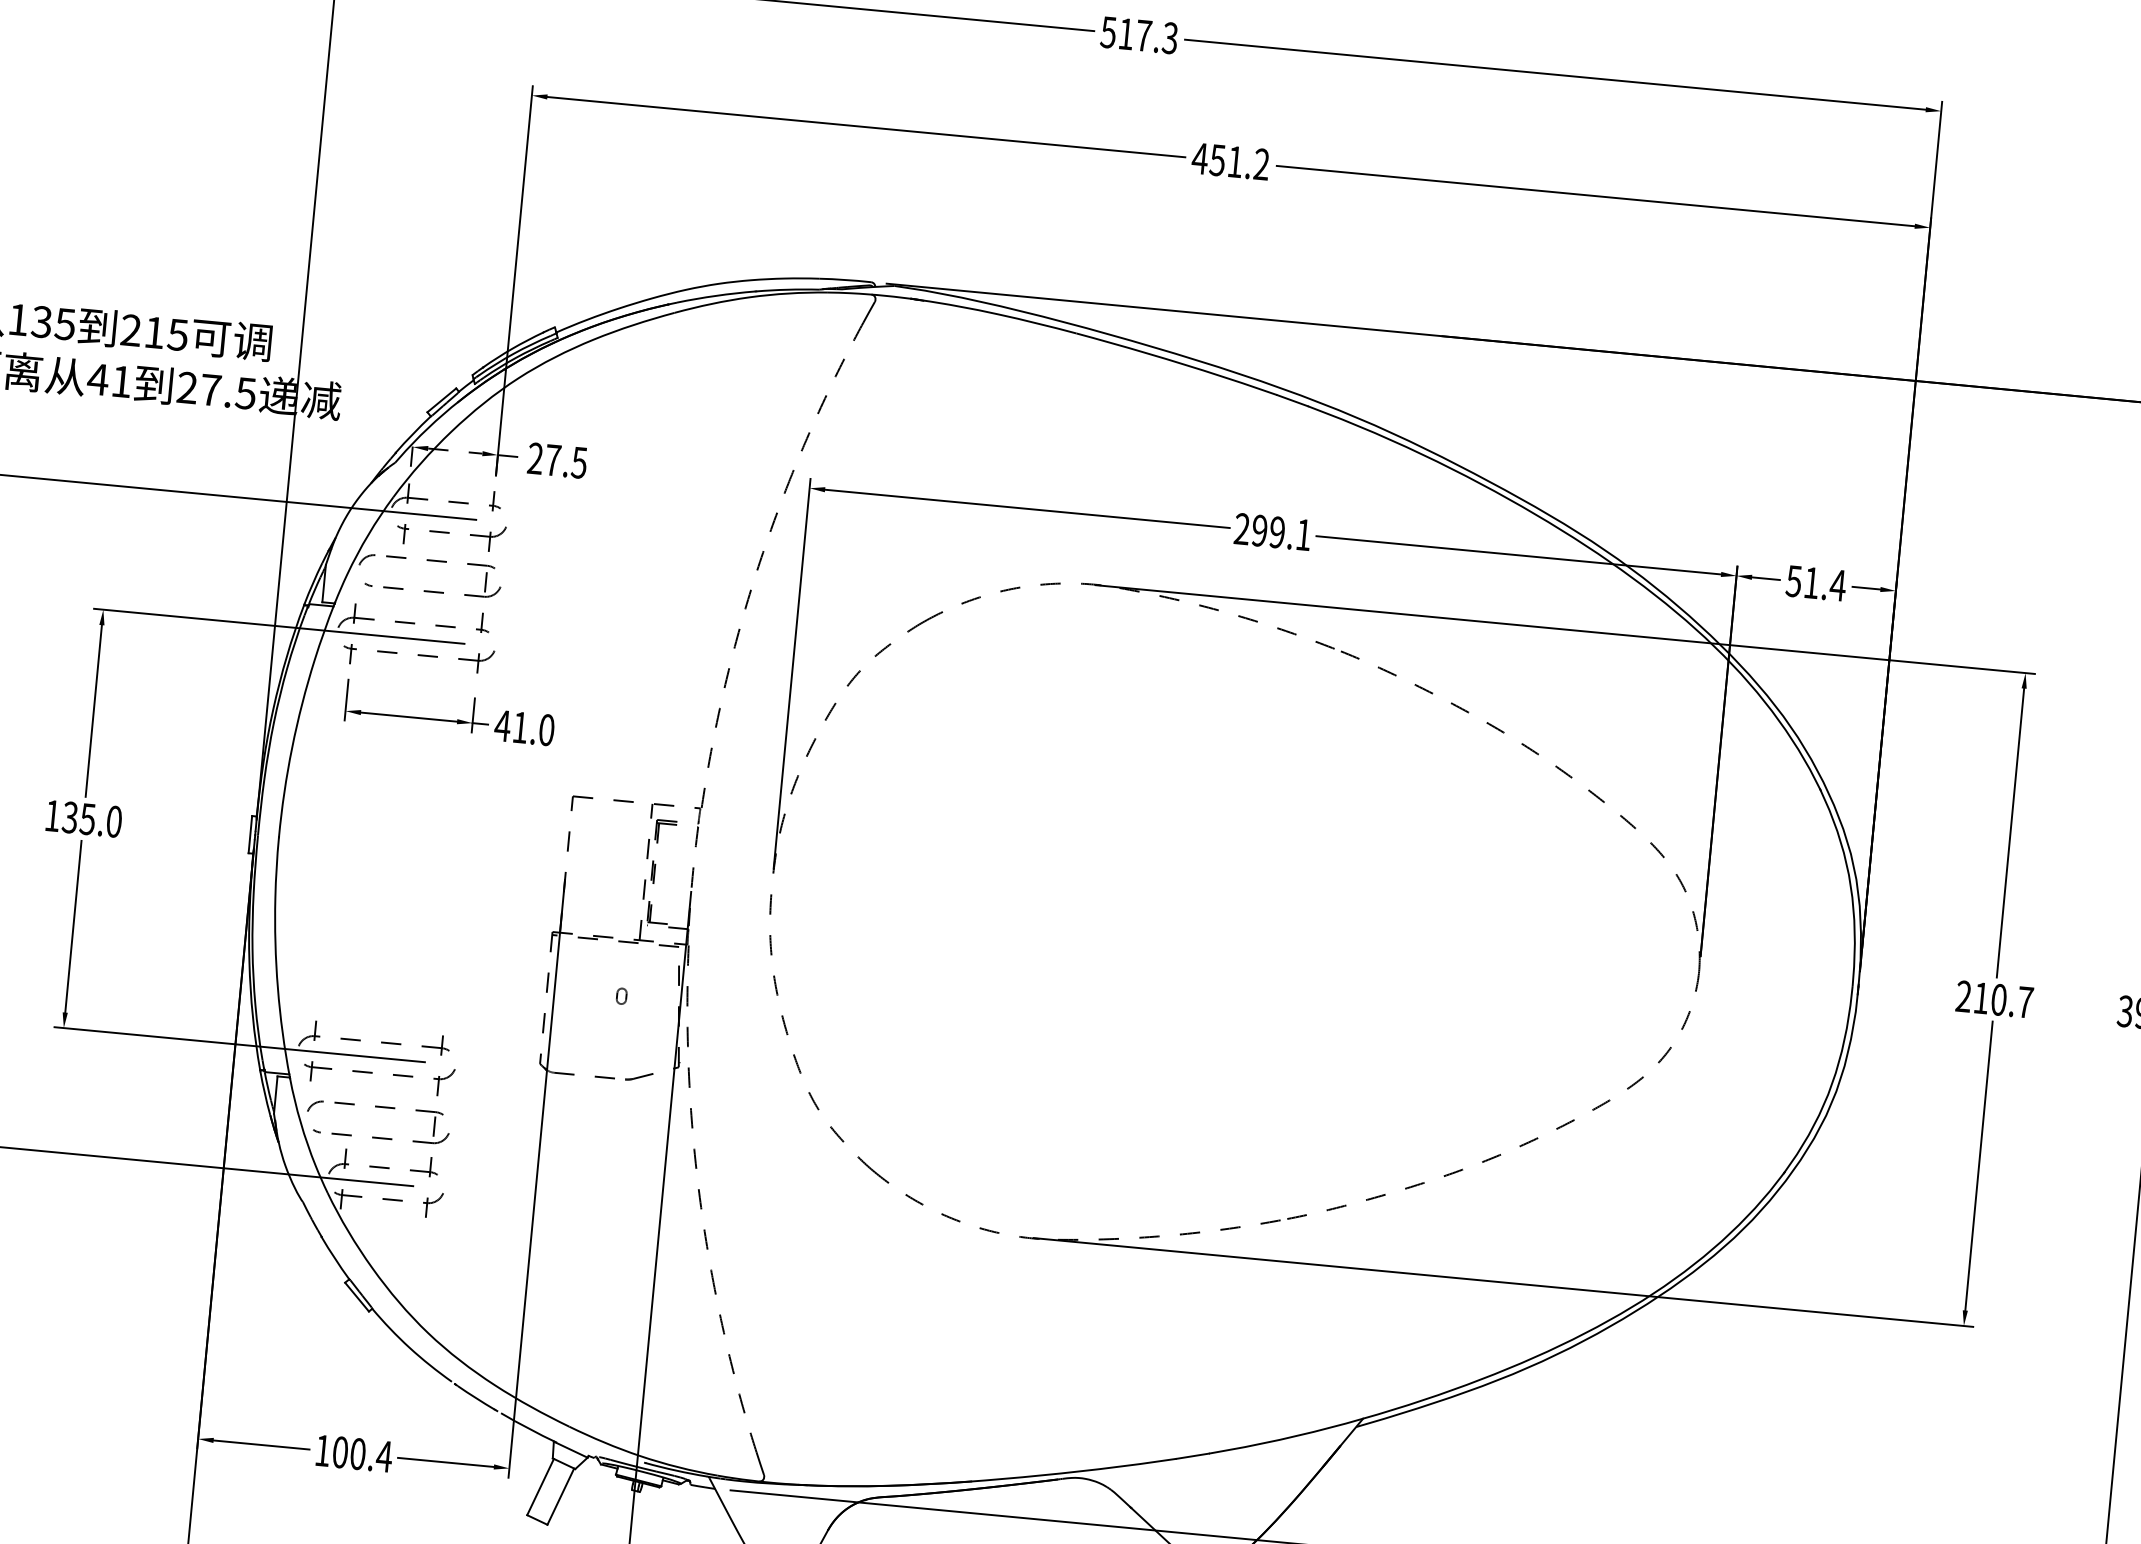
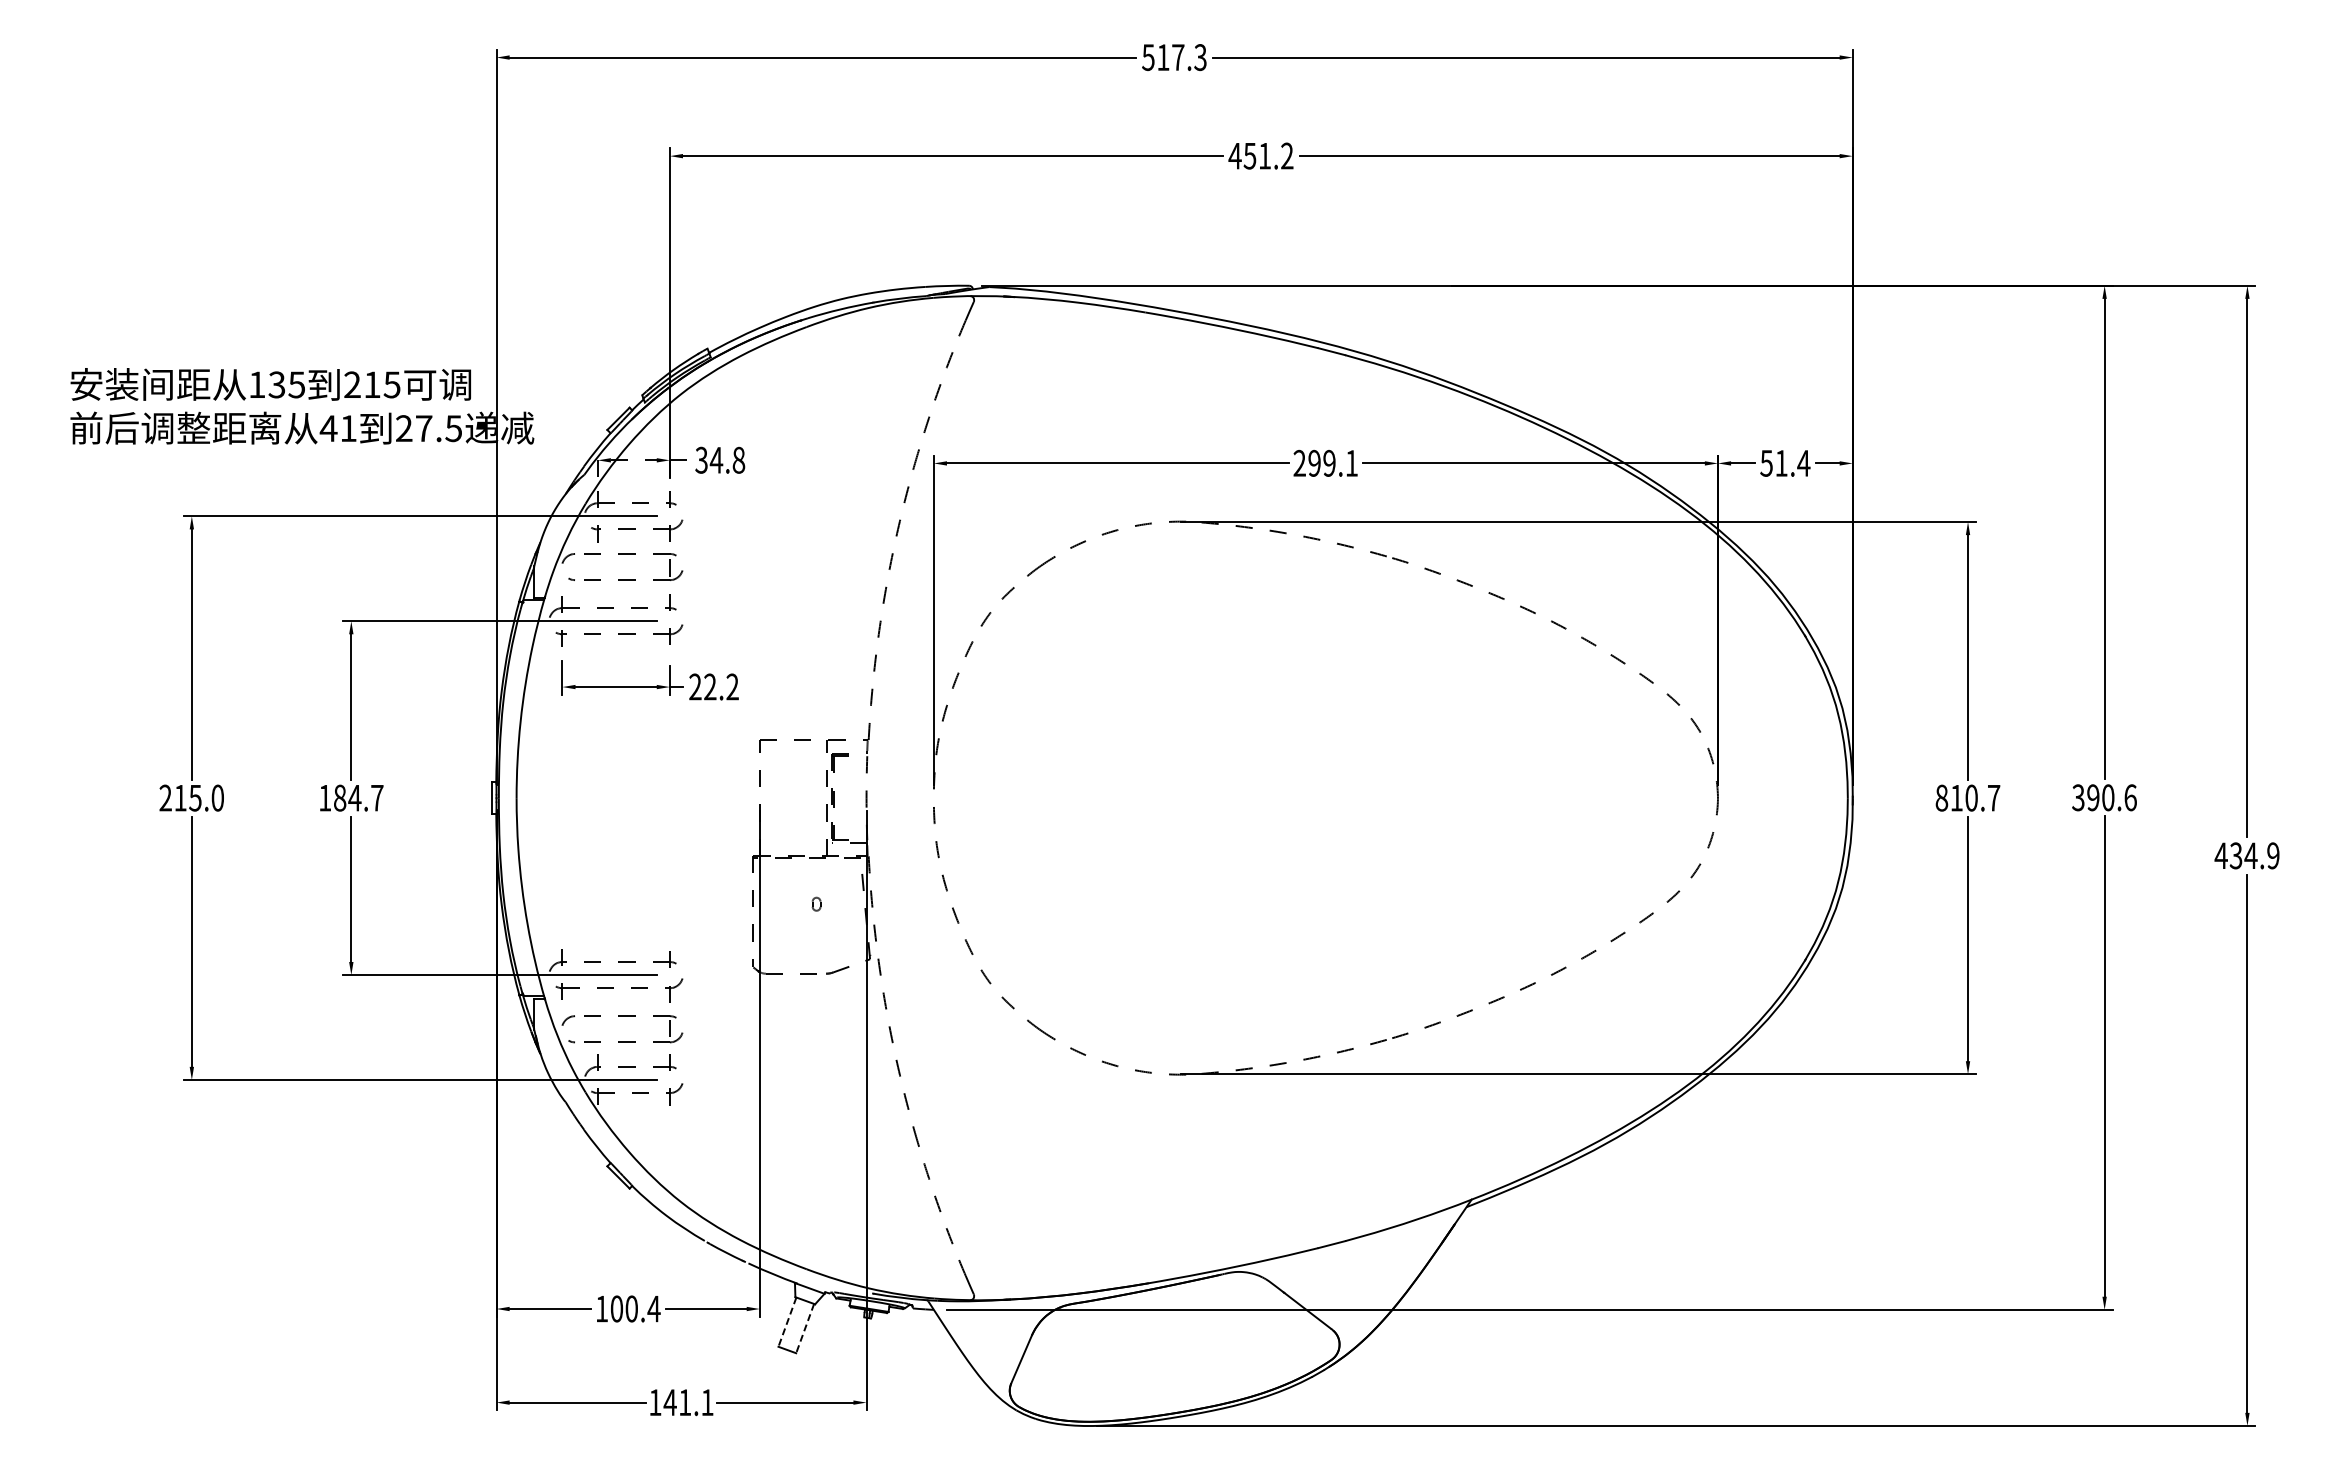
text: (557, 459) -> (720, 459), 27.5 -> 34.8
text: (524, 727) -> (713, 686), 41.0 -> 22.2
text: (92, 818) -> (358, 797), 135.0 -> 184.7
text: (1963, 995) -> (1941, 797), 210.7 -> 810.7
line: (540, 1487) -> (787, 1322), solid -> dashed
line: (561, 1497) -> (805, 1329), solid -> dashed

